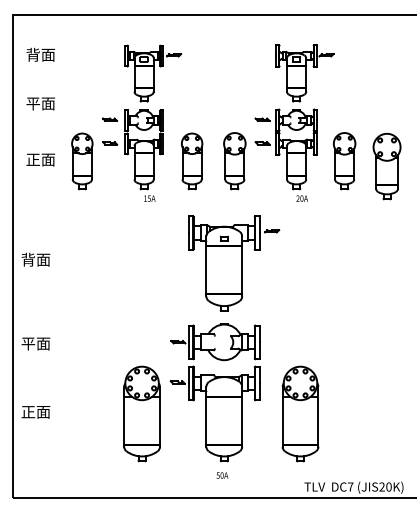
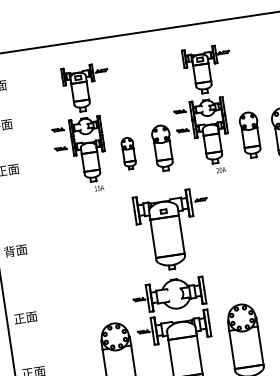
part: (82, 161) -> (41, 166), removed
part: (192, 161) -> (129, 153), size x0.7
text: (28, 344) -> (19, 319), 平面 -> 正面

